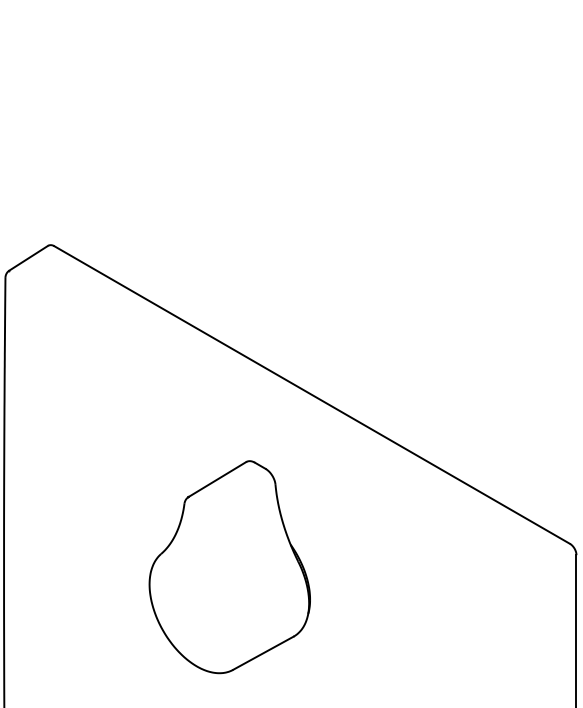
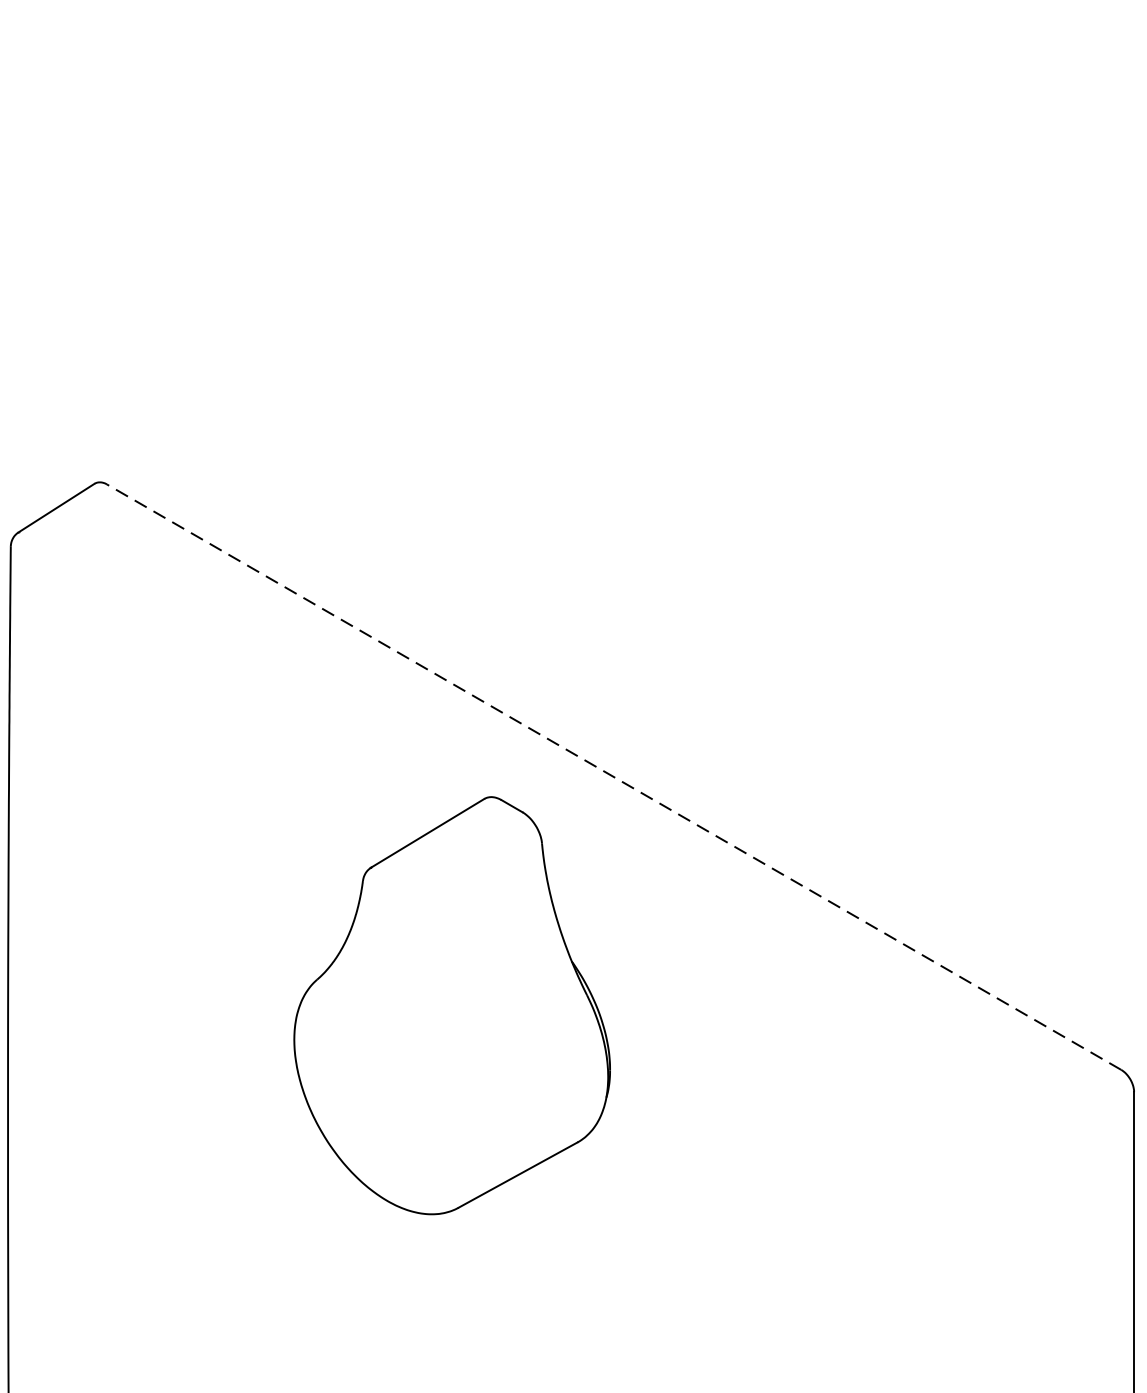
line: (312, 395) -> (614, 778), solid -> dashed
part: (229, 567) -> (451, 1006), moved

